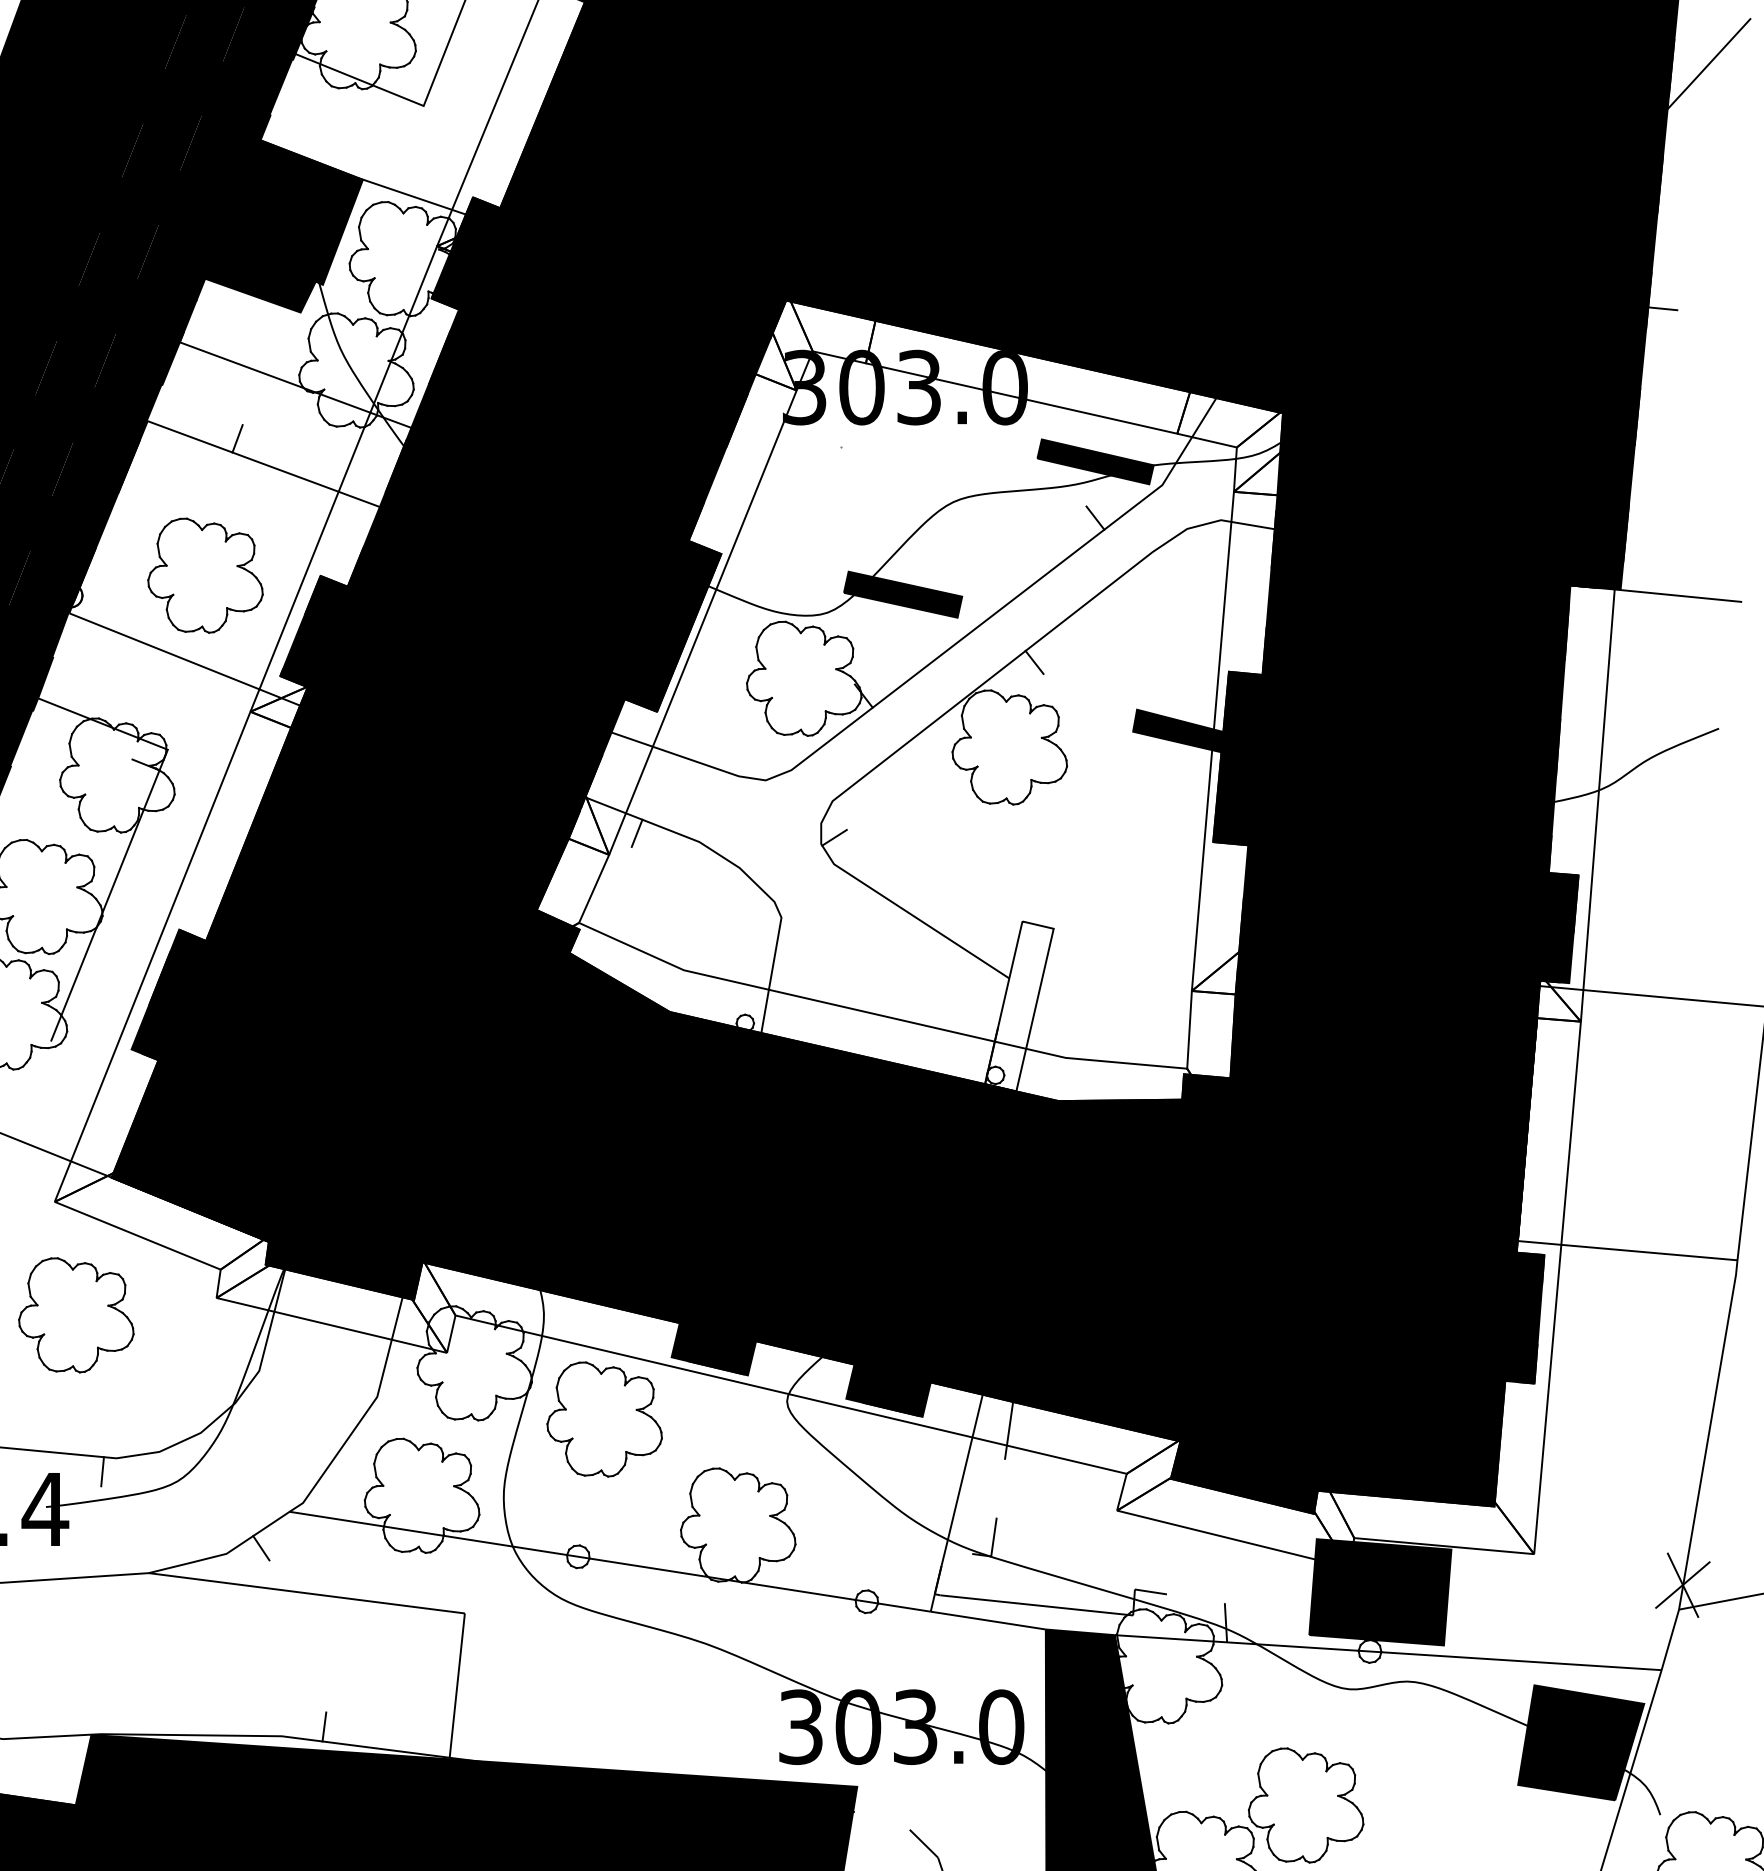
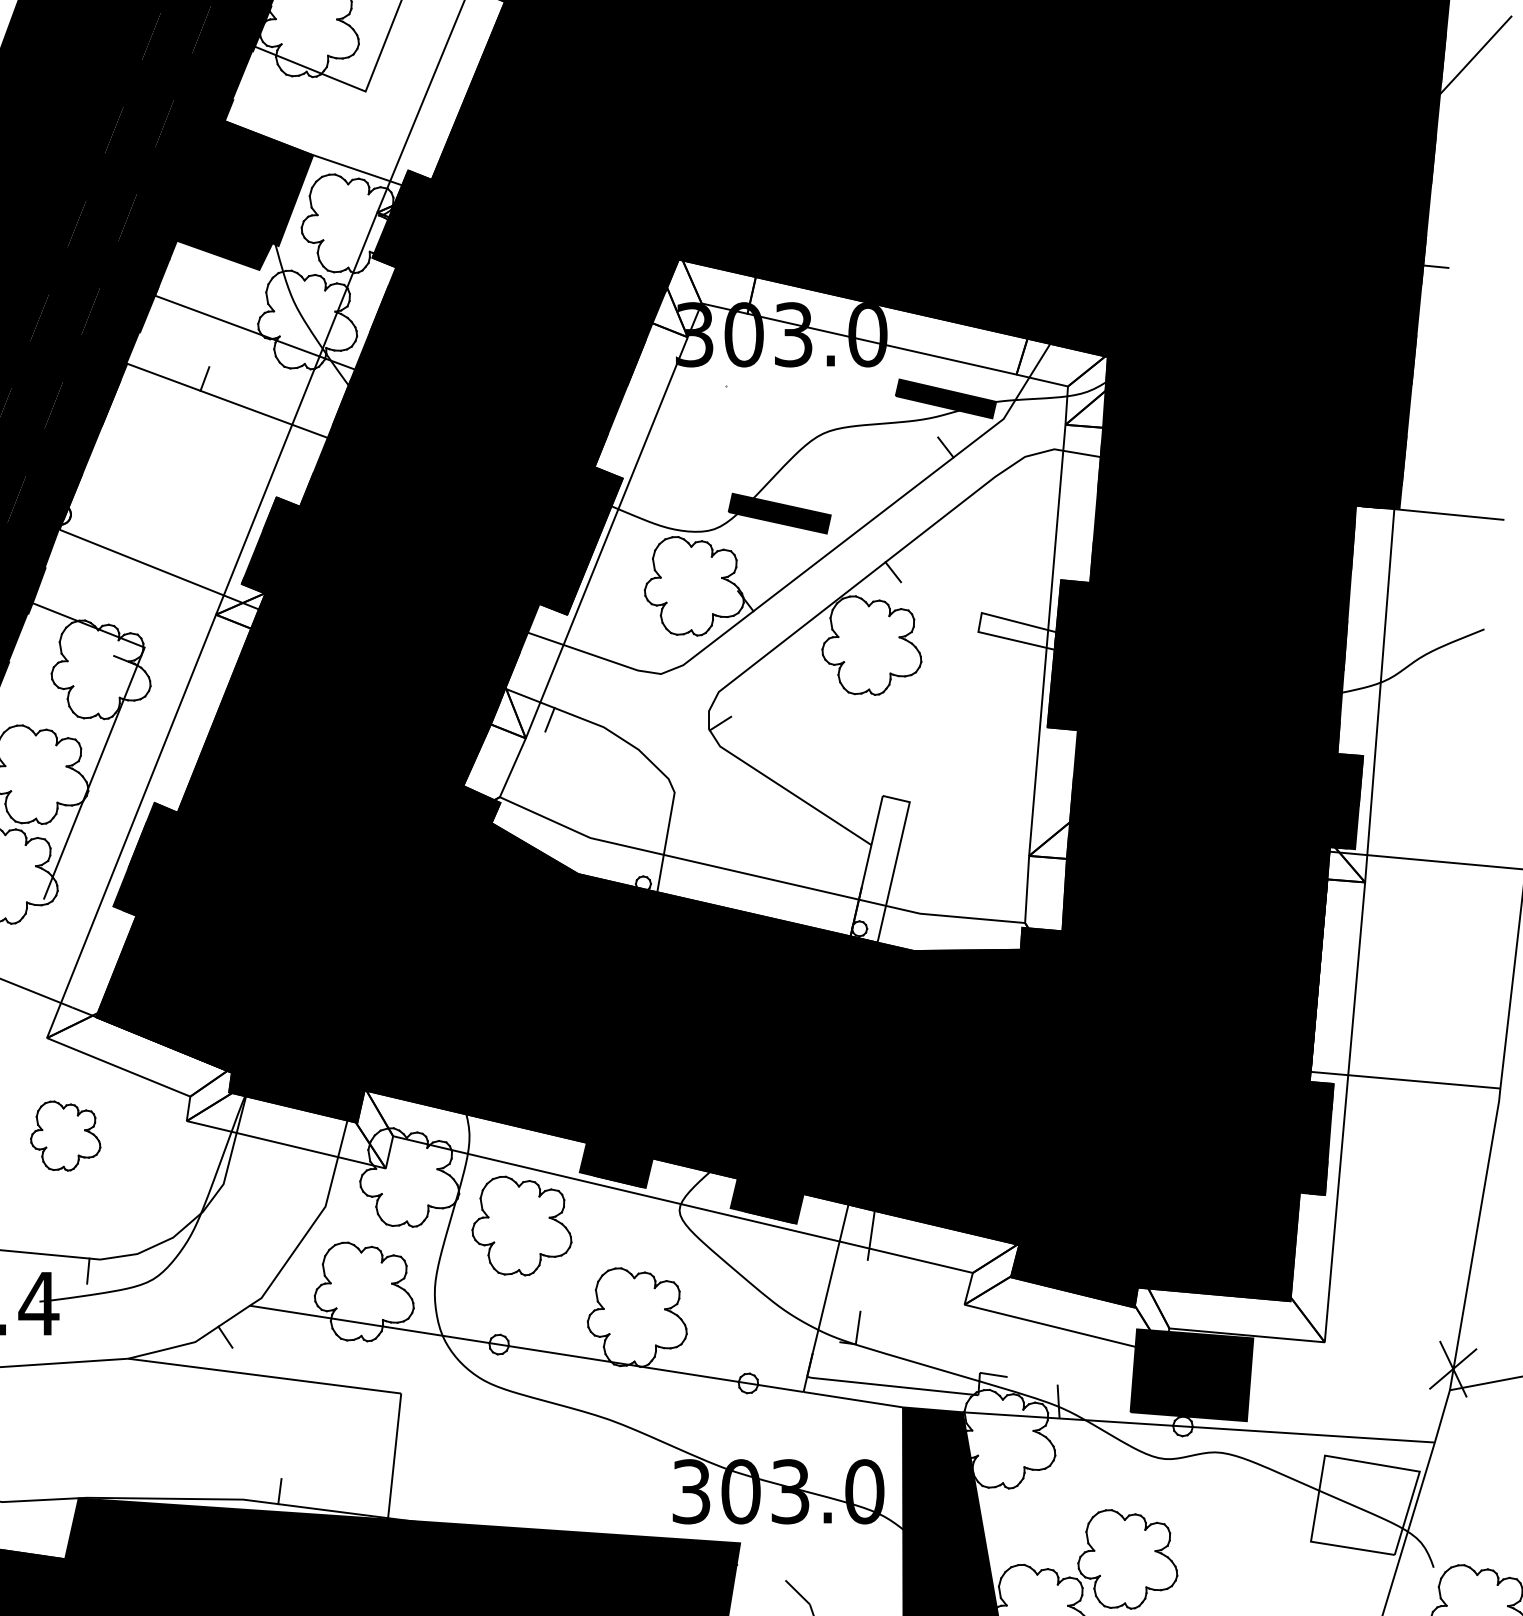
part: (205, 575) -> (177, 497), removed
fill: (1178, 730) -> (1017, 630), removed
part: (76, 1315) -> (65, 1136), size x0.7
fill: (1581, 1742) -> (1365, 1505), removed

